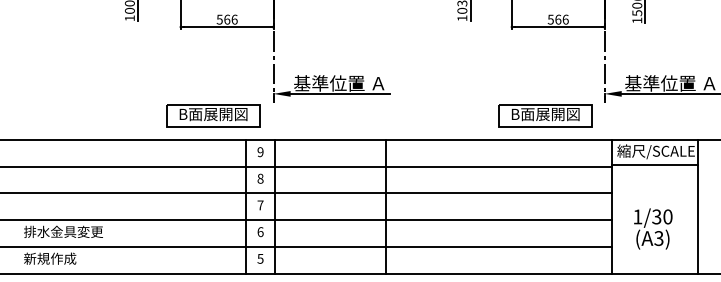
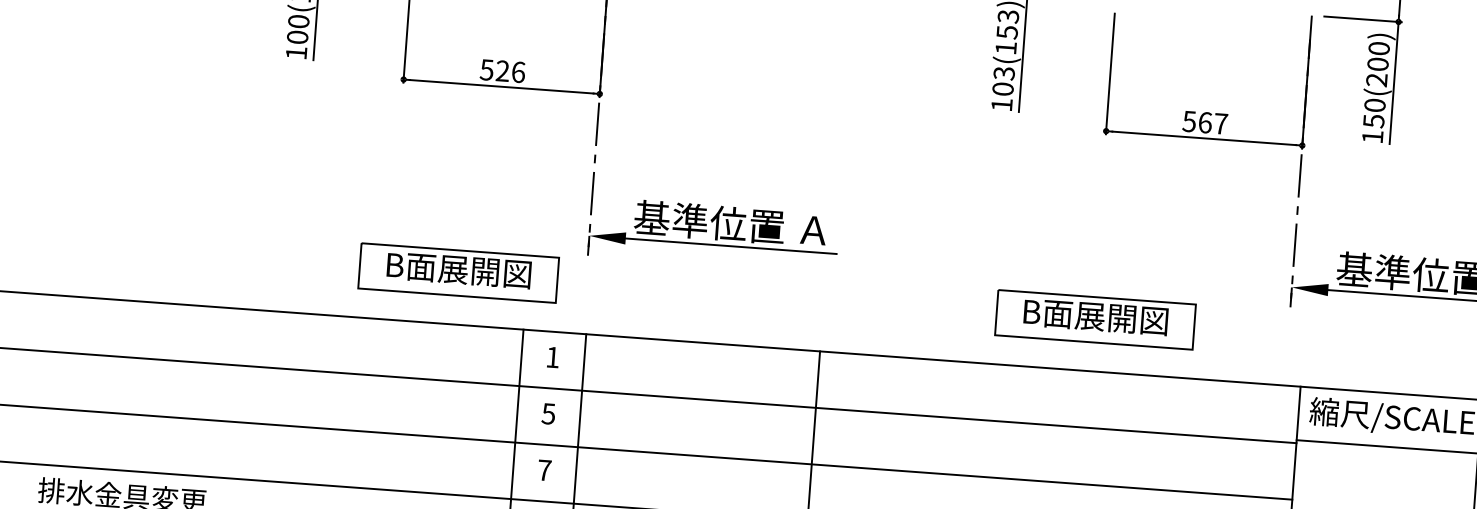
text: (227, 19) -> (503, 70), 566 -> 526
text: (565, 19) -> (1220, 123), 566 -> 567
part: (545, 115) -> (1095, 319), moved
text: (260, 152) -> (552, 358), 9 -> 1
text: (260, 178) -> (548, 413), 8 -> 5

